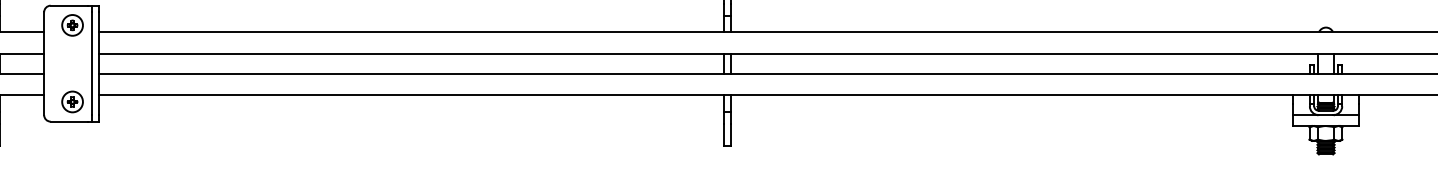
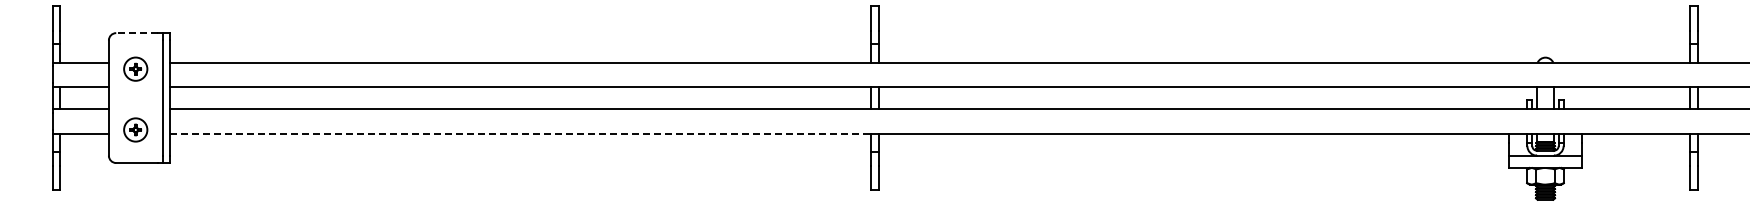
line: (69, 6) -> (137, 33), solid -> dashed
part: (72, 24) -> (135, 68), moved
line: (411, 95) -> (520, 133), solid -> dashed
part: (72, 101) -> (135, 129), moved

